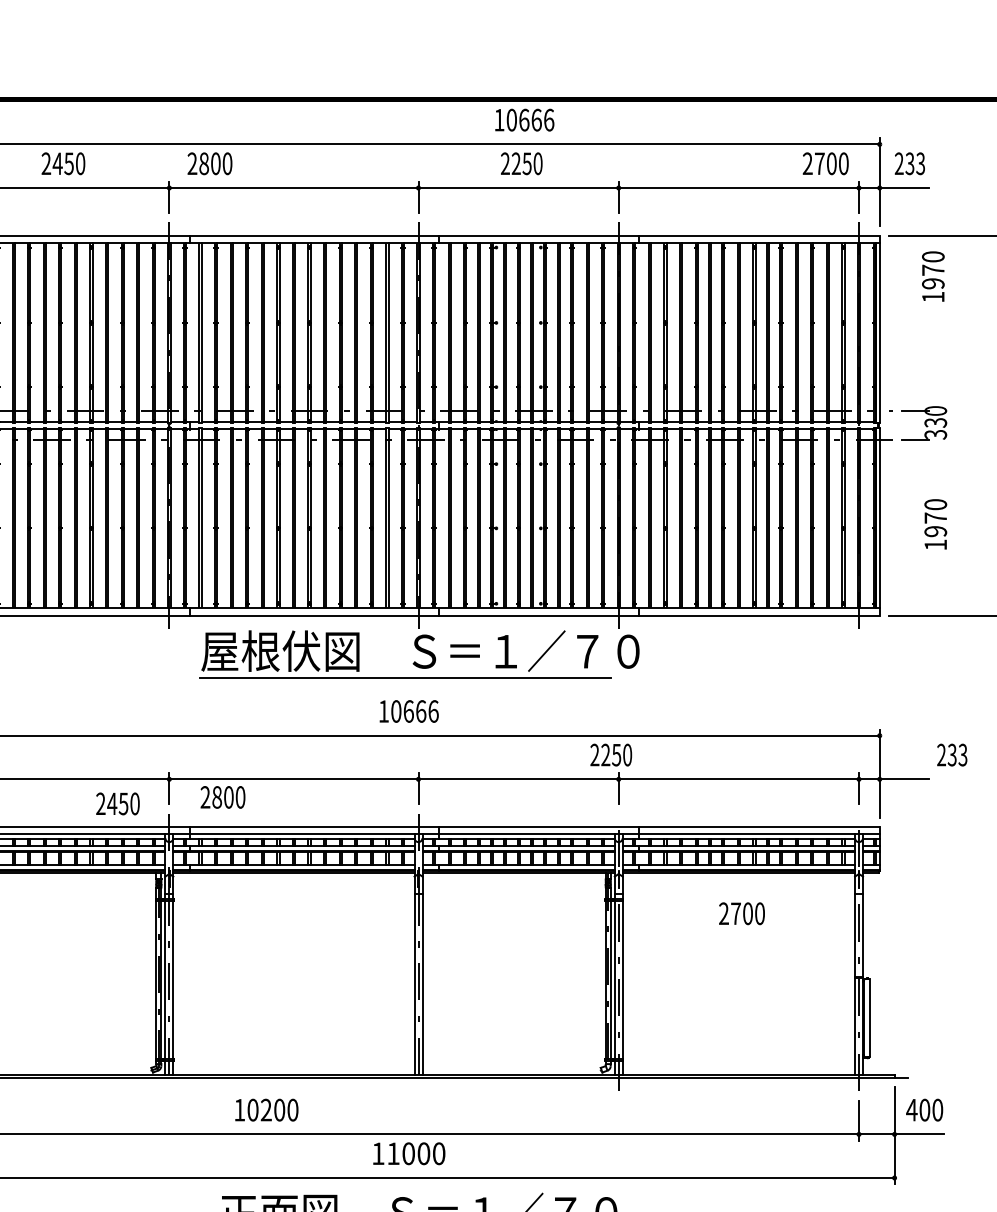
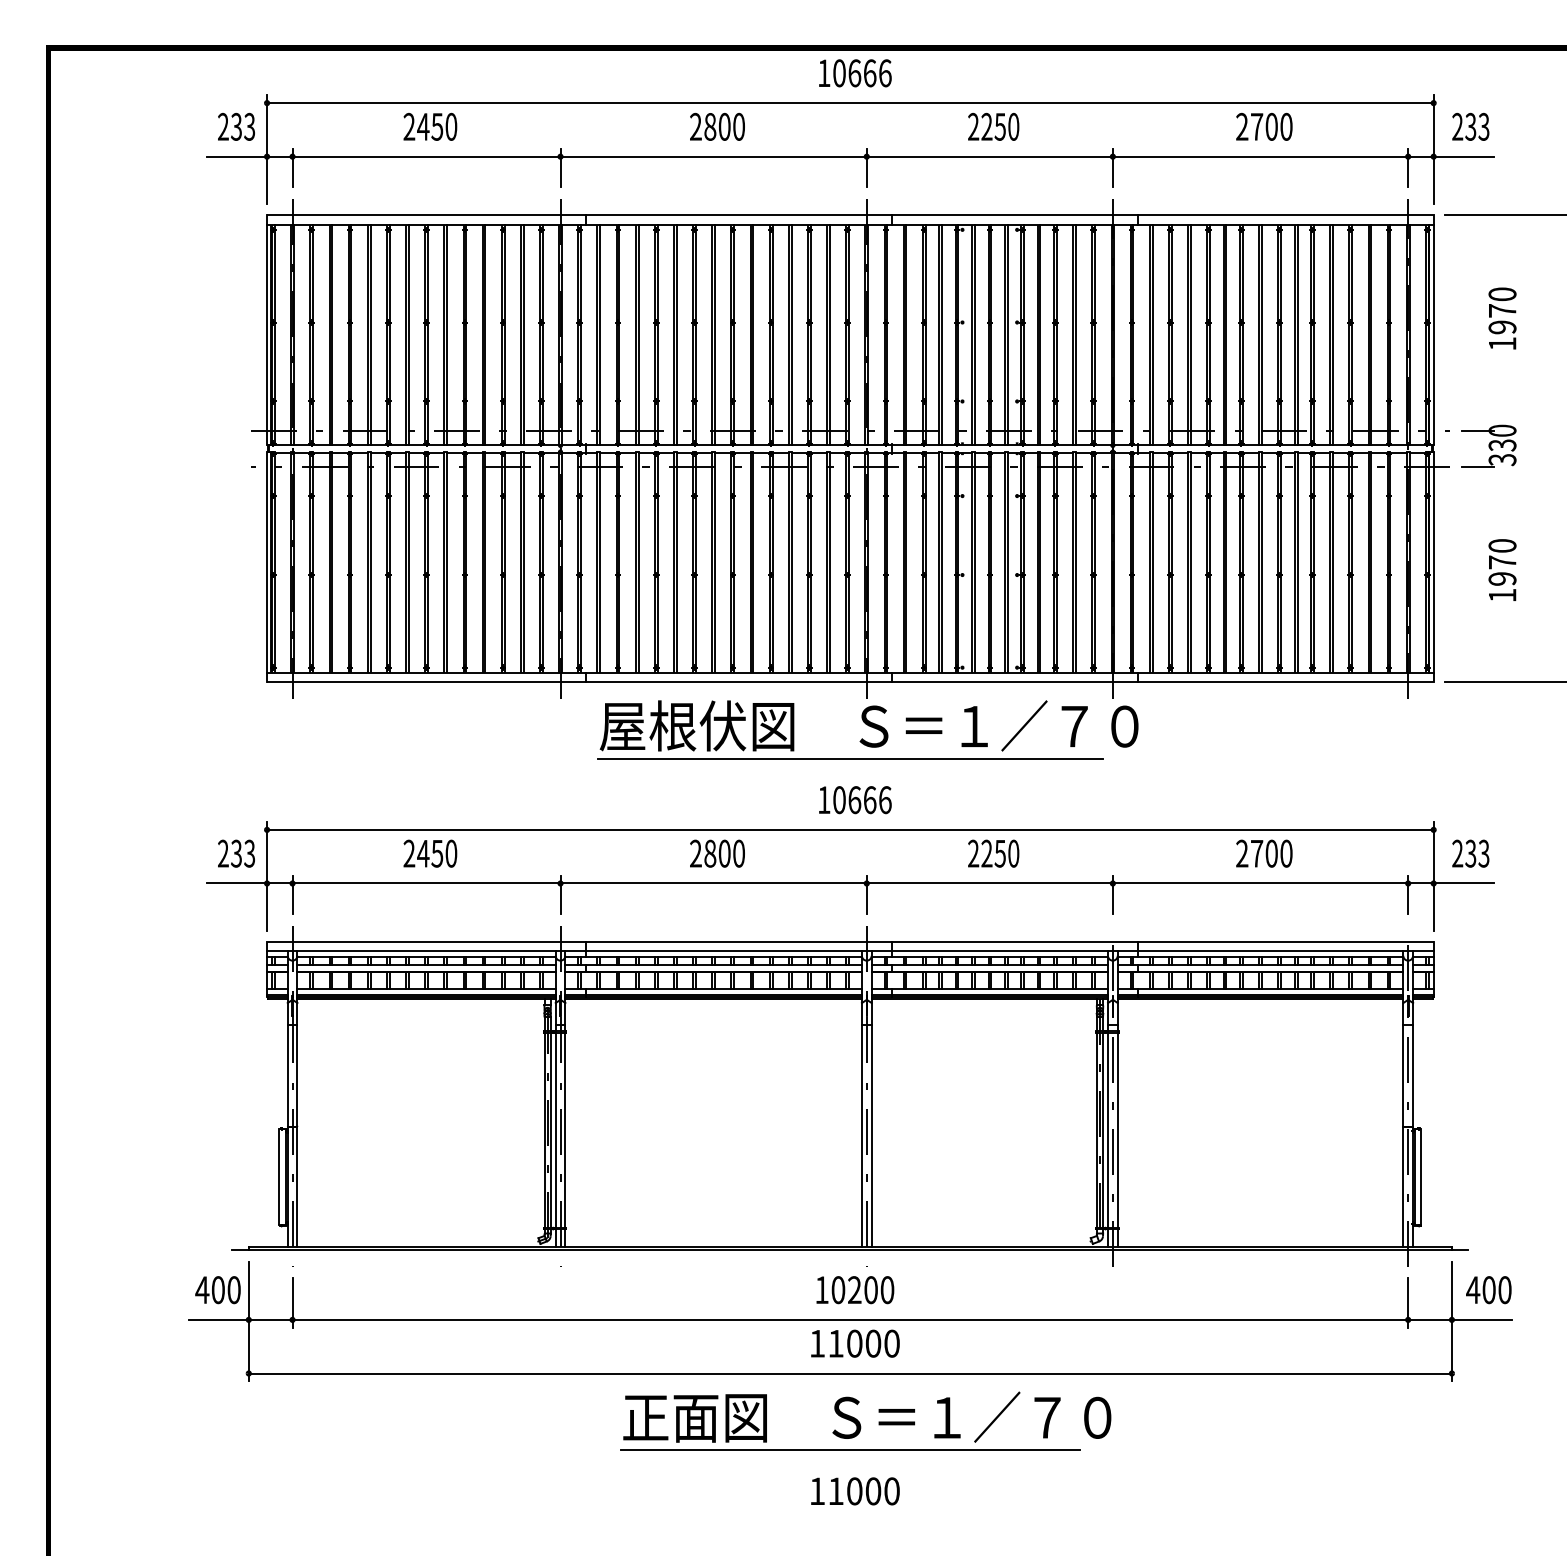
text: (524, 120) -> (855, 73), moved
text: (210, 163) -> (717, 126), moved
text: (825, 163) -> (1264, 126), moved
text: (933, 276) -> (1502, 318), moved
text: (611, 754) -> (993, 853), moved
text: (952, 754) -> (1470, 853), moved
text: (223, 797) -> (717, 853), moved
text: (118, 803) -> (430, 853), moved
text: (742, 913) -> (1264, 853), moved
text: (266, 1110) -> (855, 1290), moved

